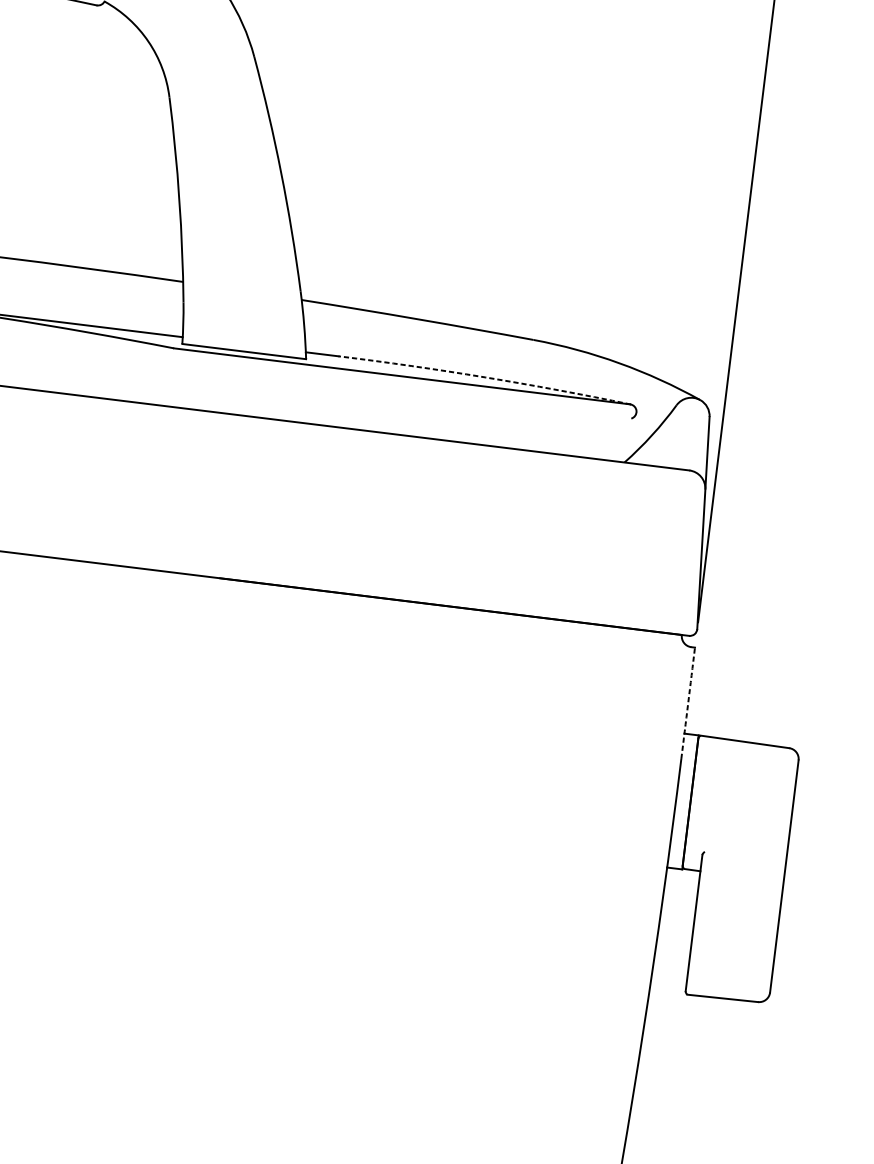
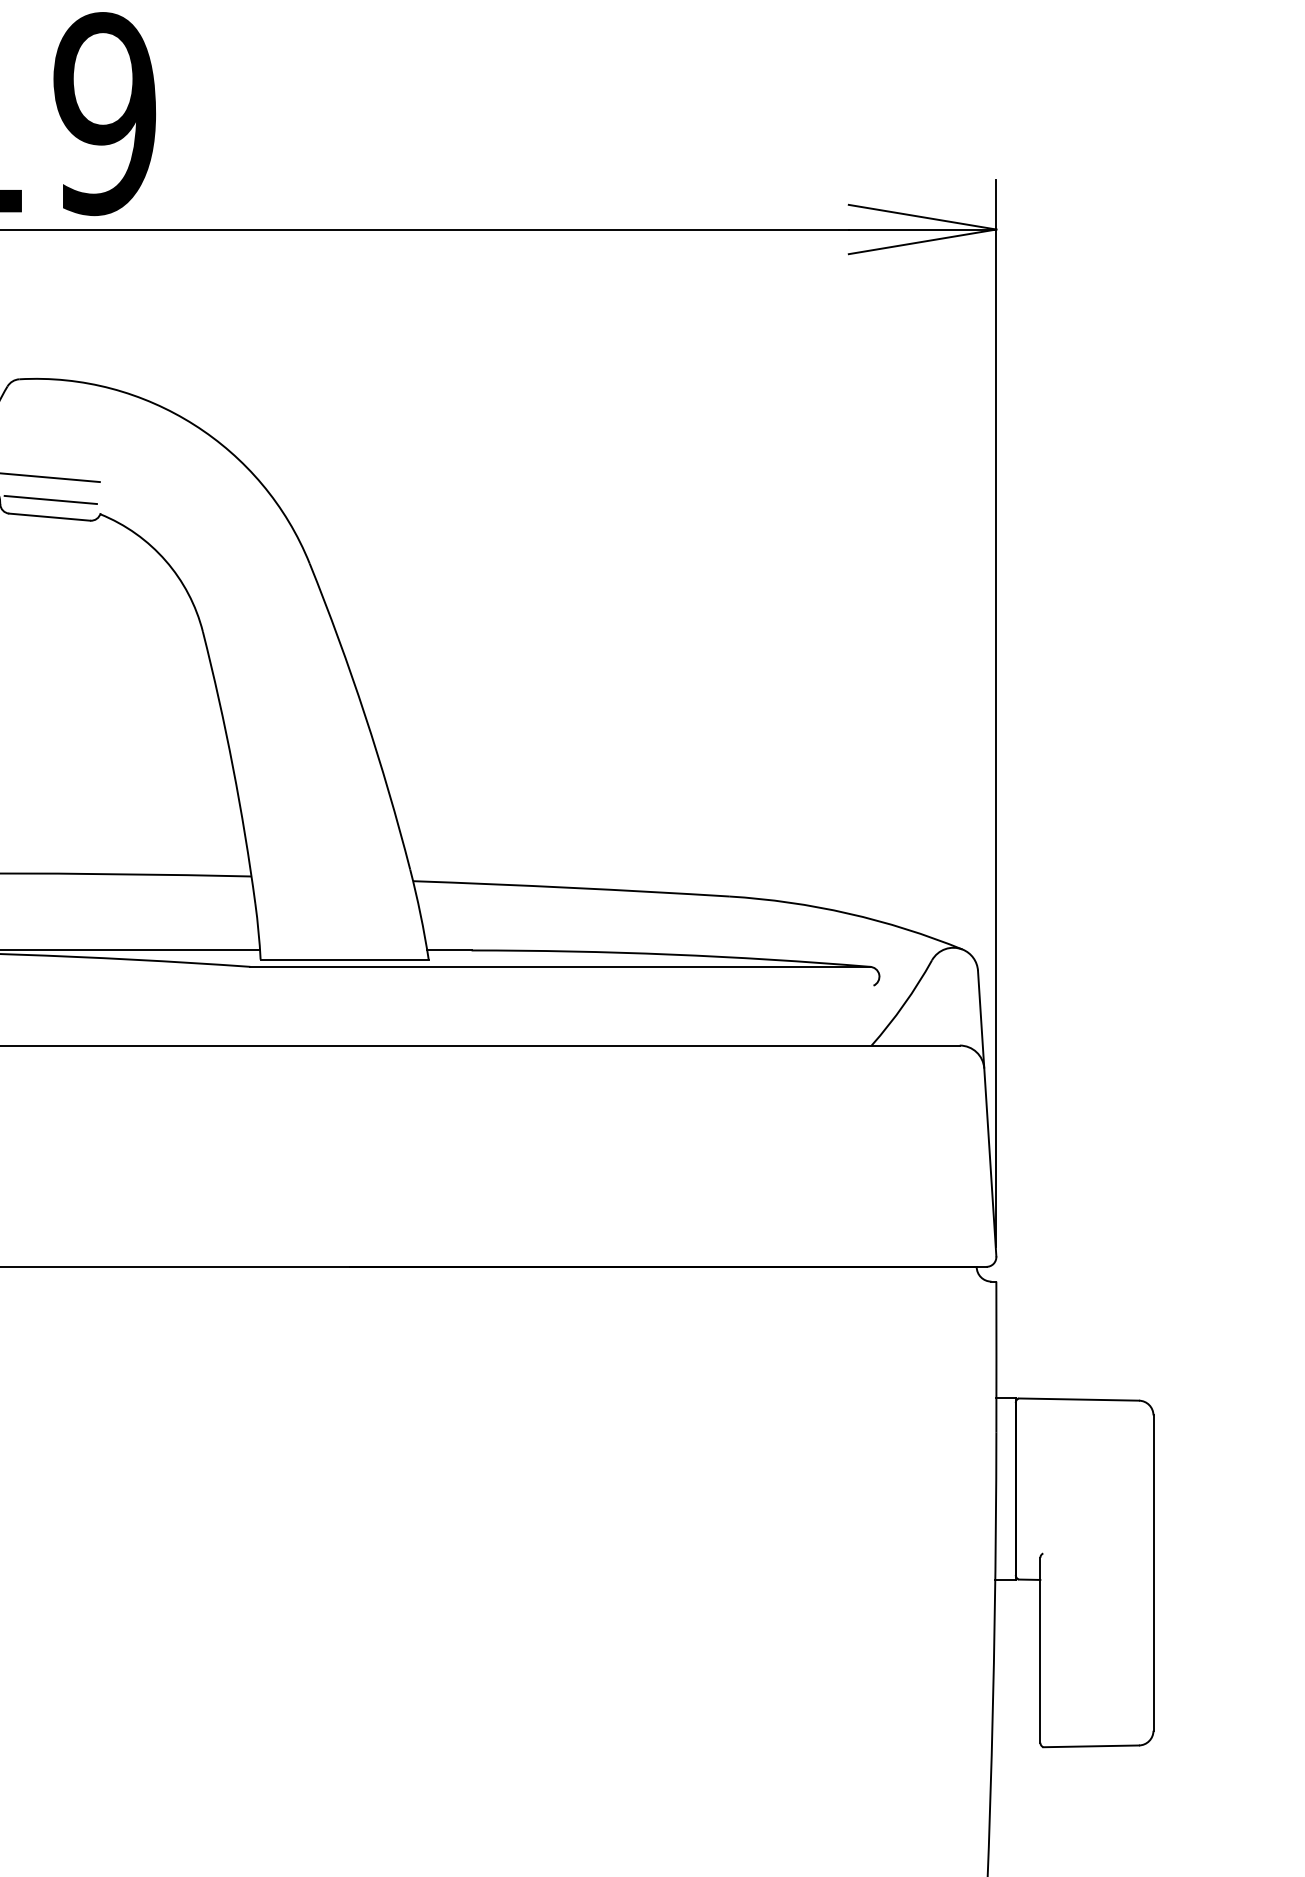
arc: (485, 377) -> (671, 954), dashed -> solid
arc: (688, 703) -> (996, 1357), dashed -> solid

